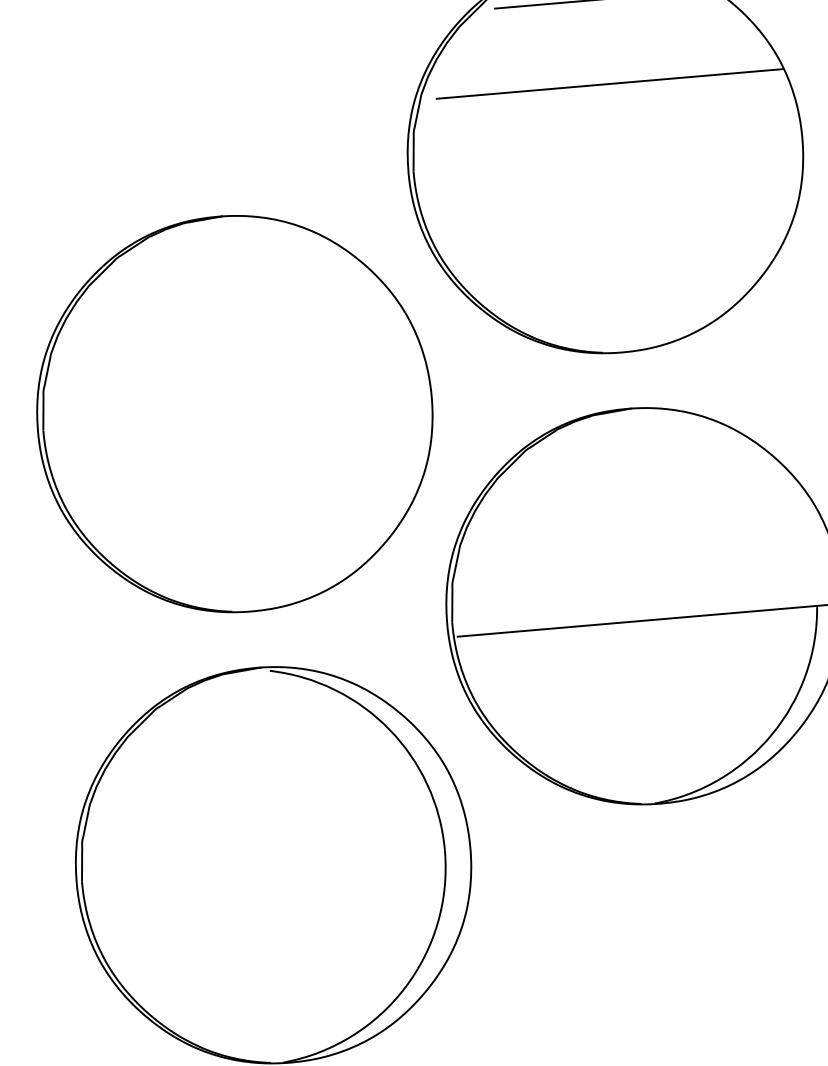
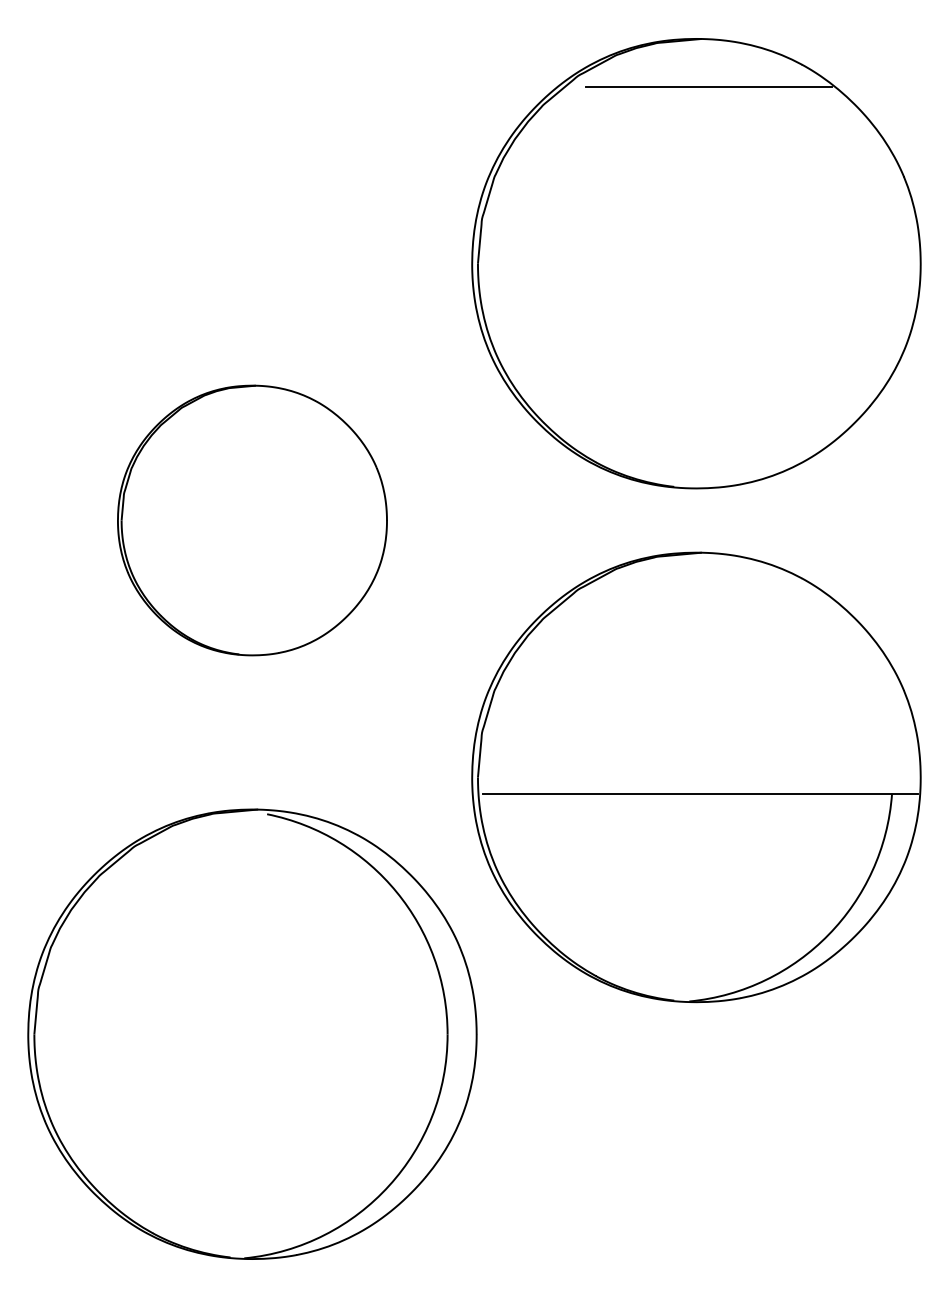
line: (609, 83) -> (708, 183), removed
part: (234, 414) -> (252, 520), size x0.6

